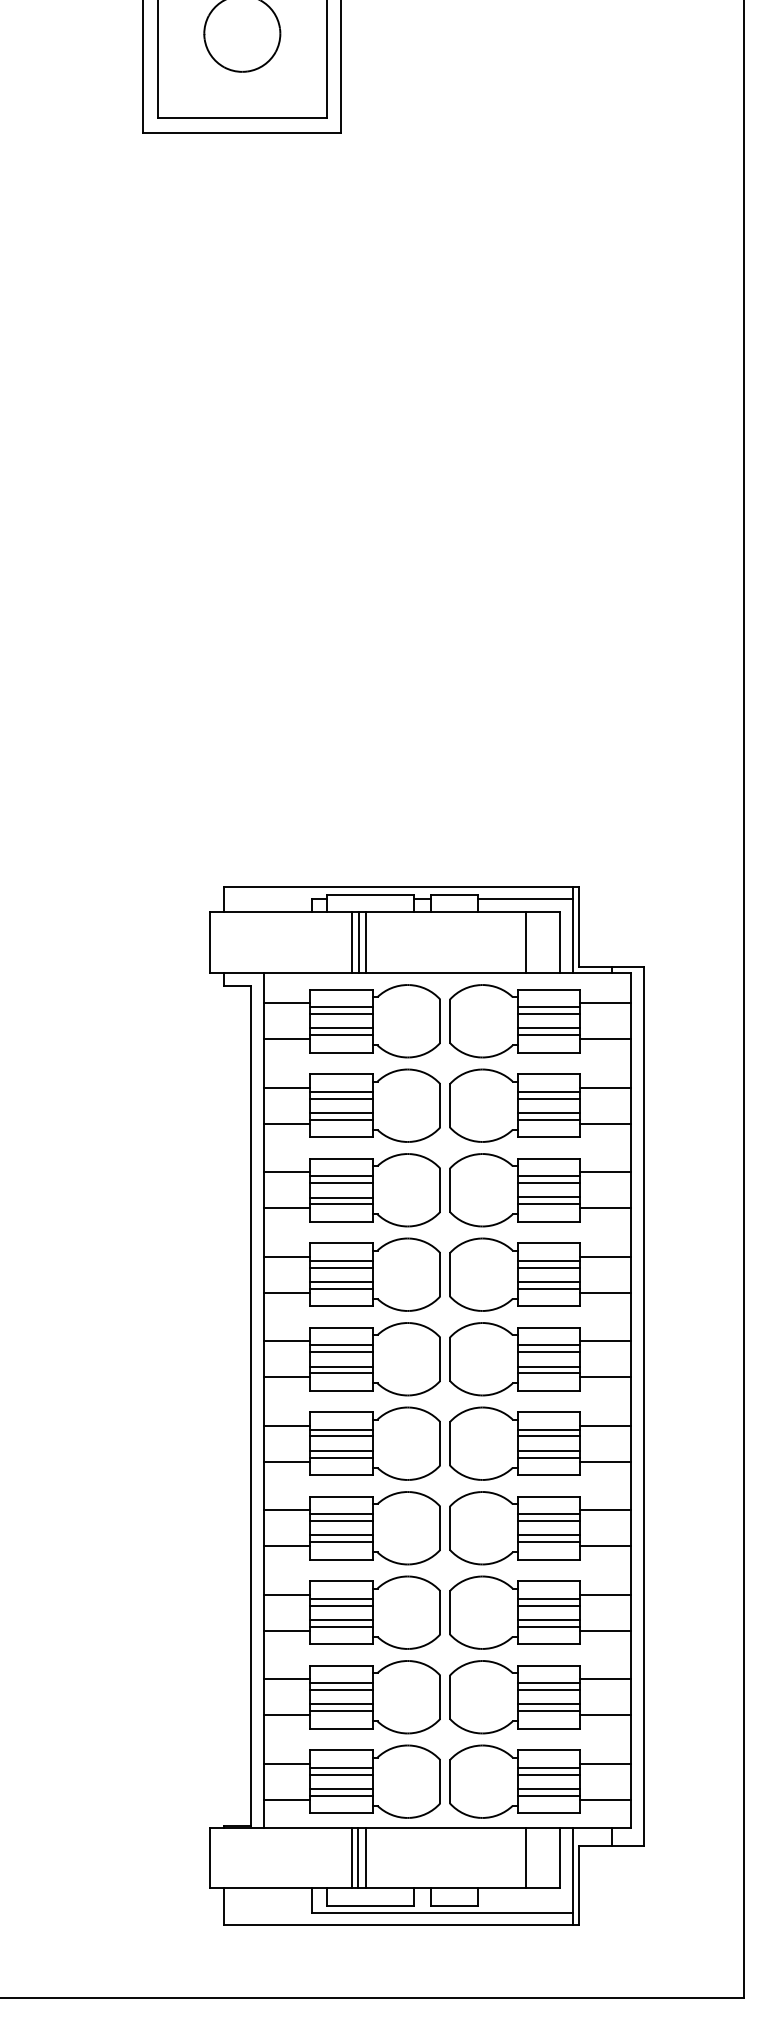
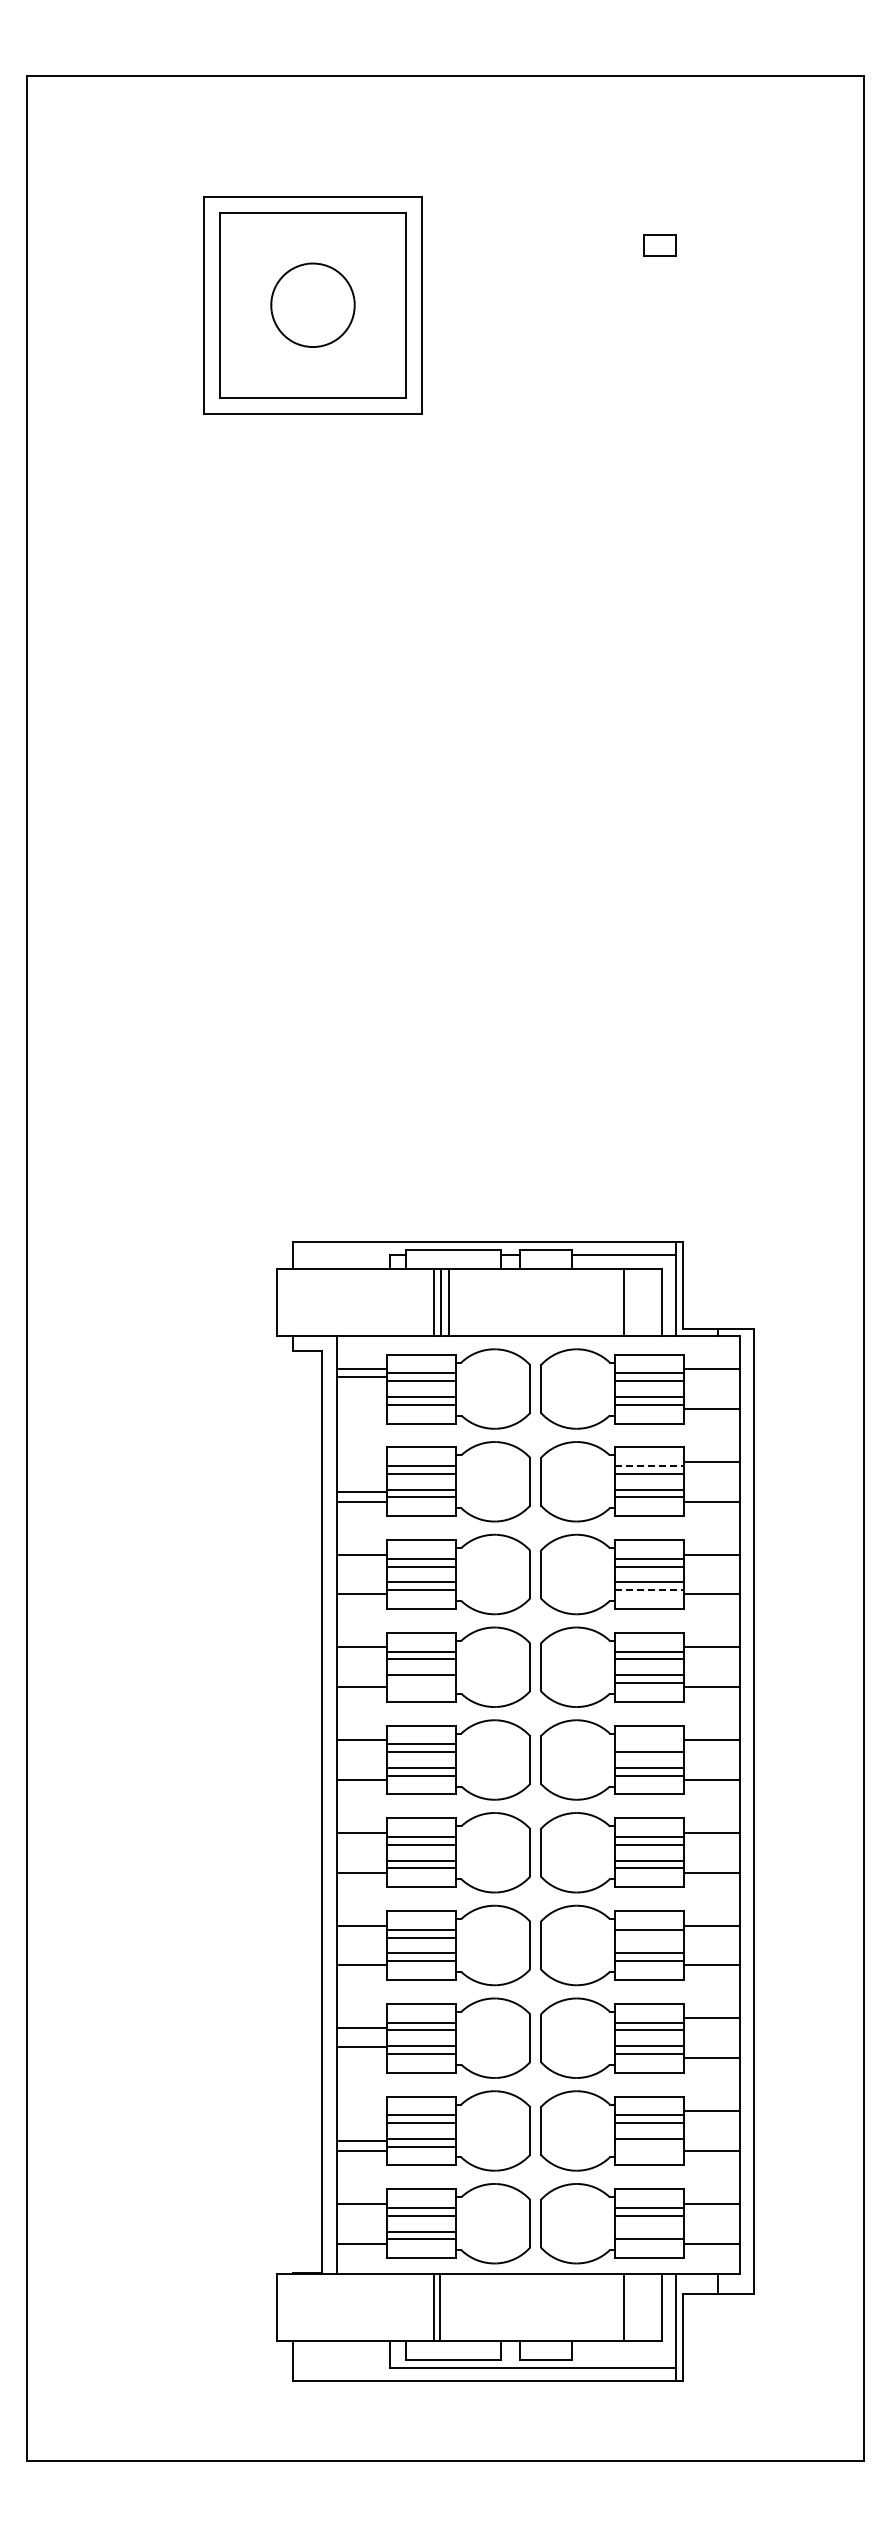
line: (286, 1038) -> (361, 1376), moved
line: (286, 1087) -> (361, 1491), moved
line: (549, 1091) -> (650, 1466), solid -> dashed
line: (549, 1204) -> (650, 1590), solid -> dashed
line: (341, 1288) -> (421, 1682), removed
line: (548, 1345) -> (649, 1744), removed
line: (548, 1520) -> (649, 1937), removed
line: (286, 1594) -> (361, 2047), moved
line: (286, 1631) -> (361, 2028), moved
line: (286, 1679) -> (361, 2141), moved
line: (548, 1711) -> (649, 2146), removed
line: (548, 1788) -> (649, 2231), removed
line: (365, 1858) -> (448, 2307), removed

